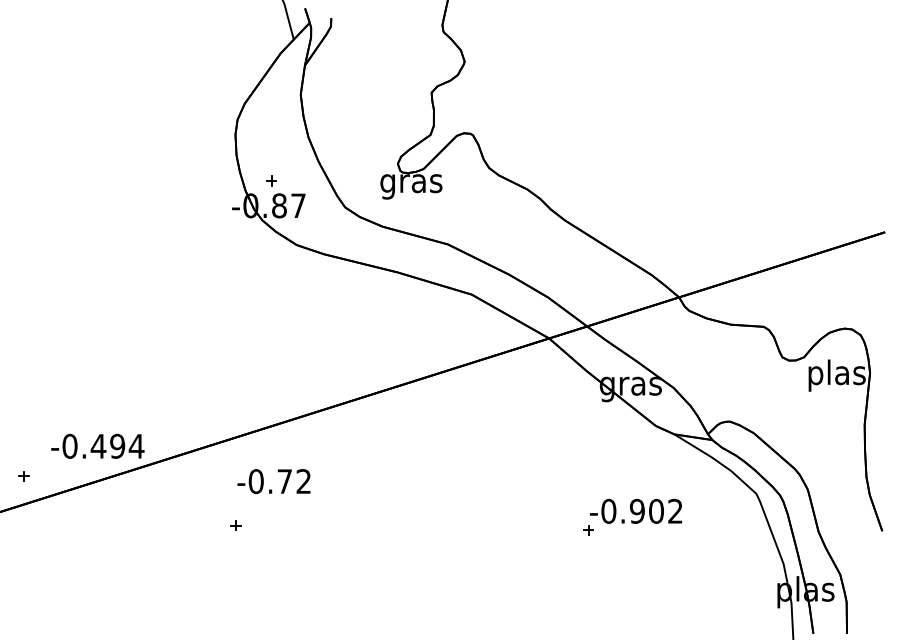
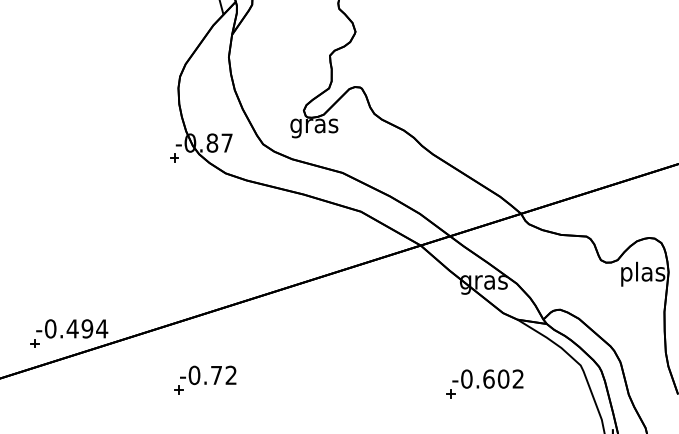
part: (271, 180) -> (174, 157), moved
part: (23, 476) -> (34, 343), moved
text: (273, 481) -> (207, 375), moved
text: (637, 510) -> (488, 378), -0.902 -> -0.602

